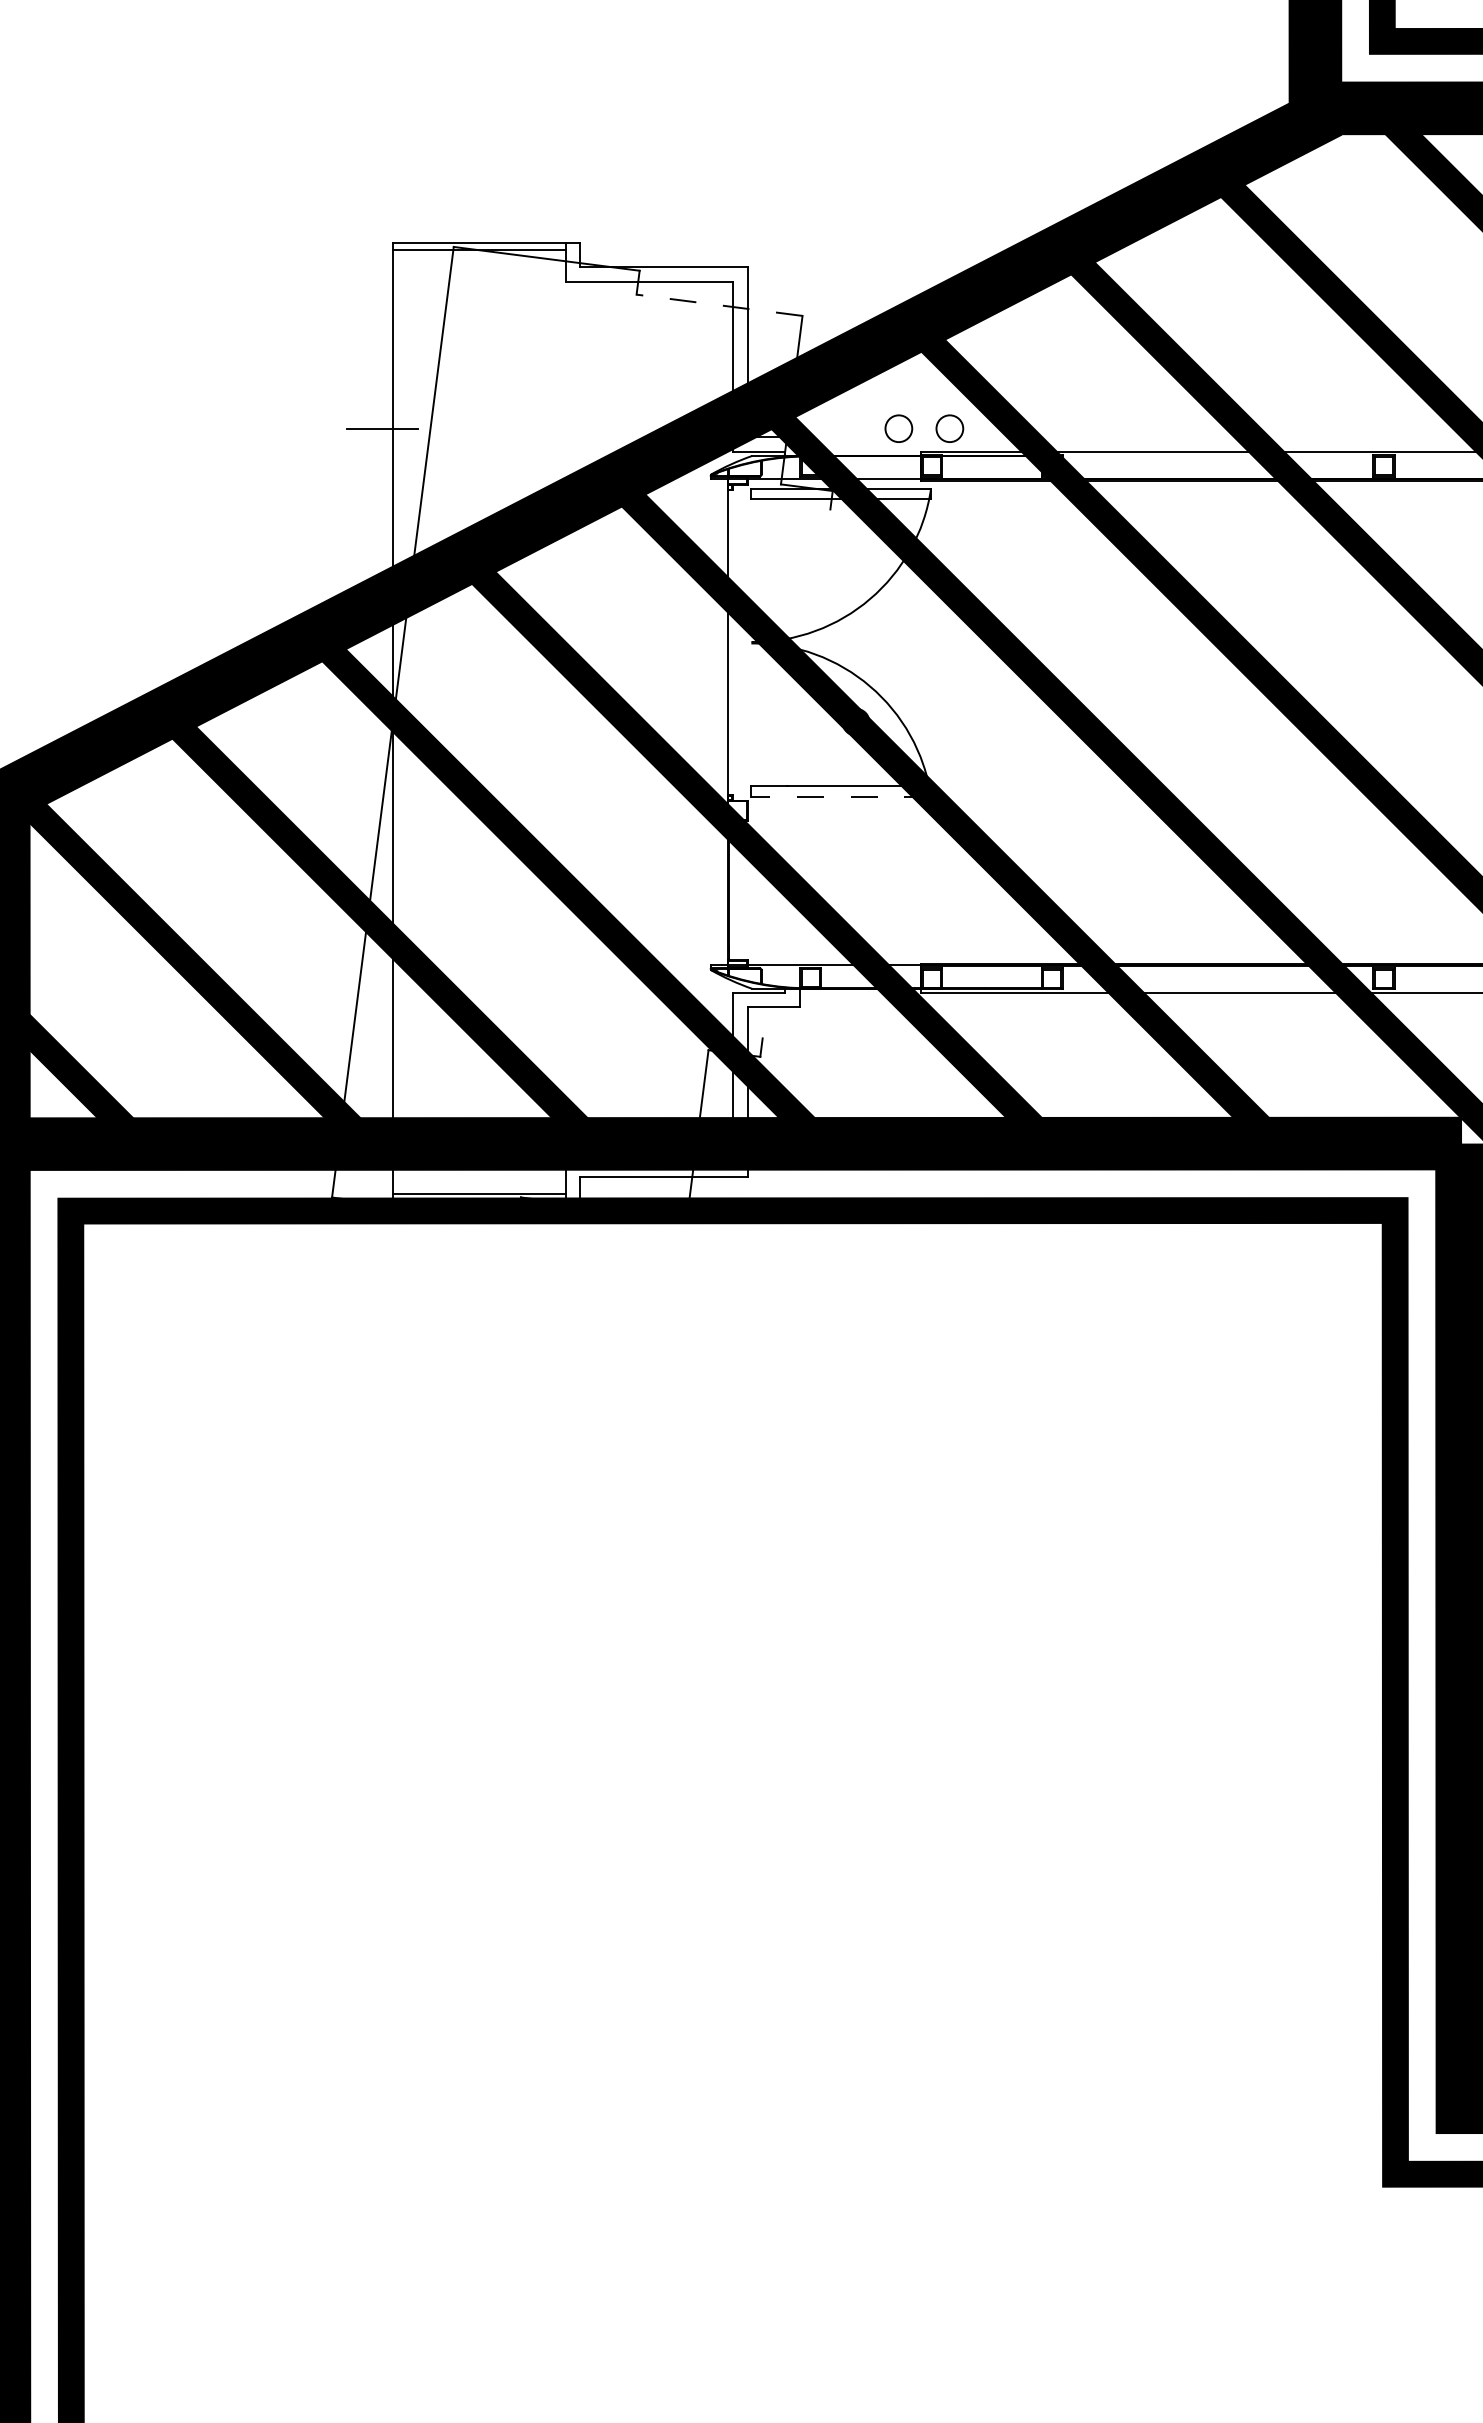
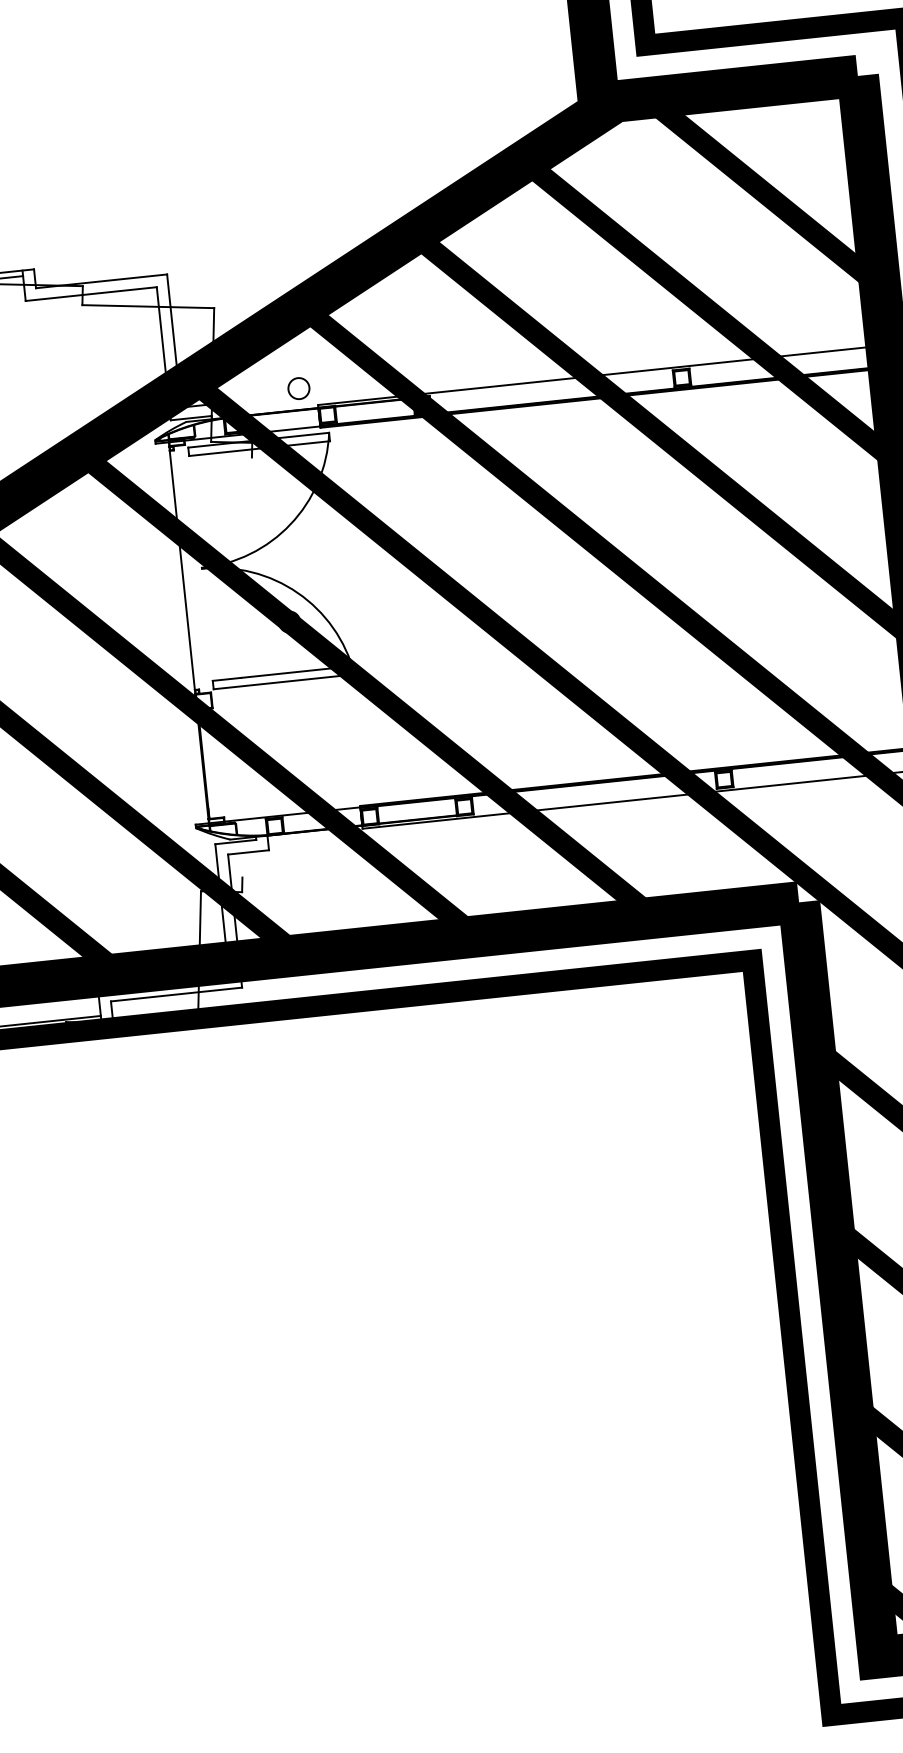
line: (719, 305) -> (148, 306), dashed -> solid
circle: (949, 428) -> (338, 384), removed
line: (841, 796) -> (284, 681), dashed -> solid

